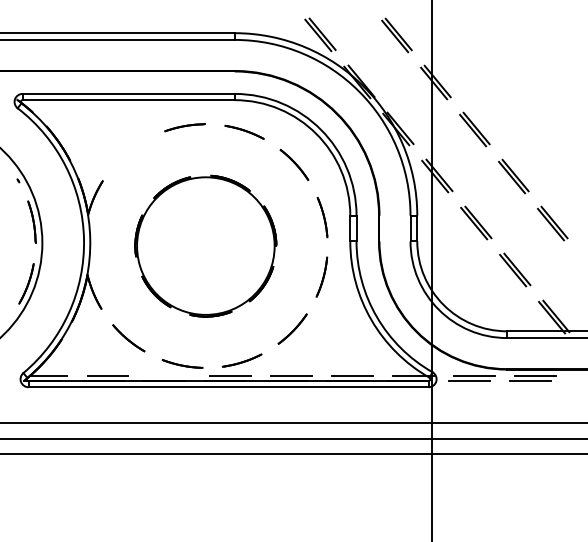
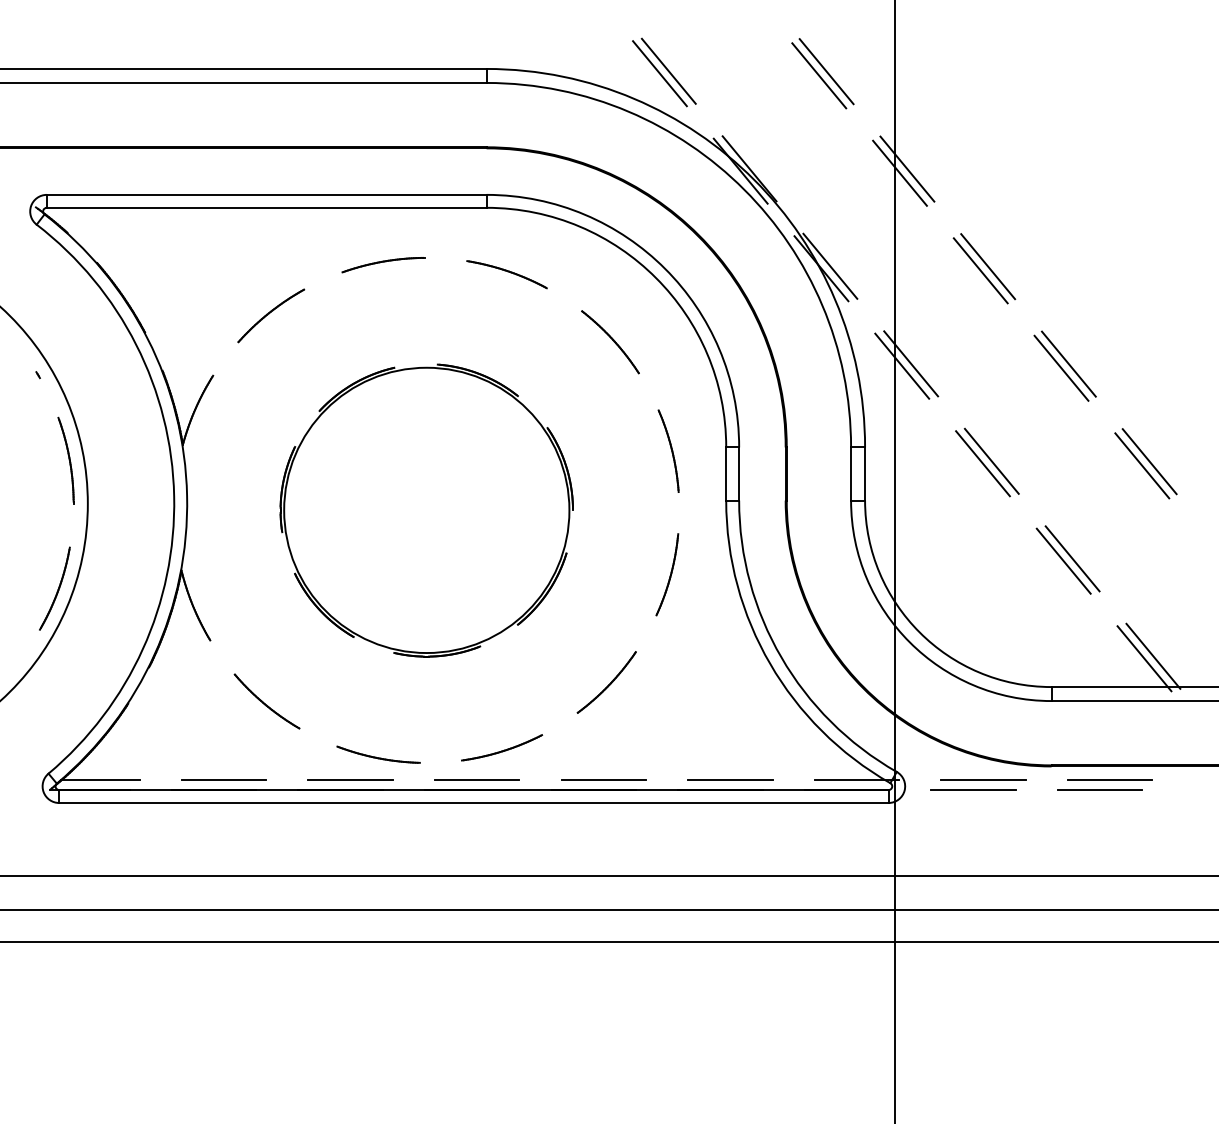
part: (130, 151) -> (270, 314), added
line: (168, 376) -> (349, 780), added

